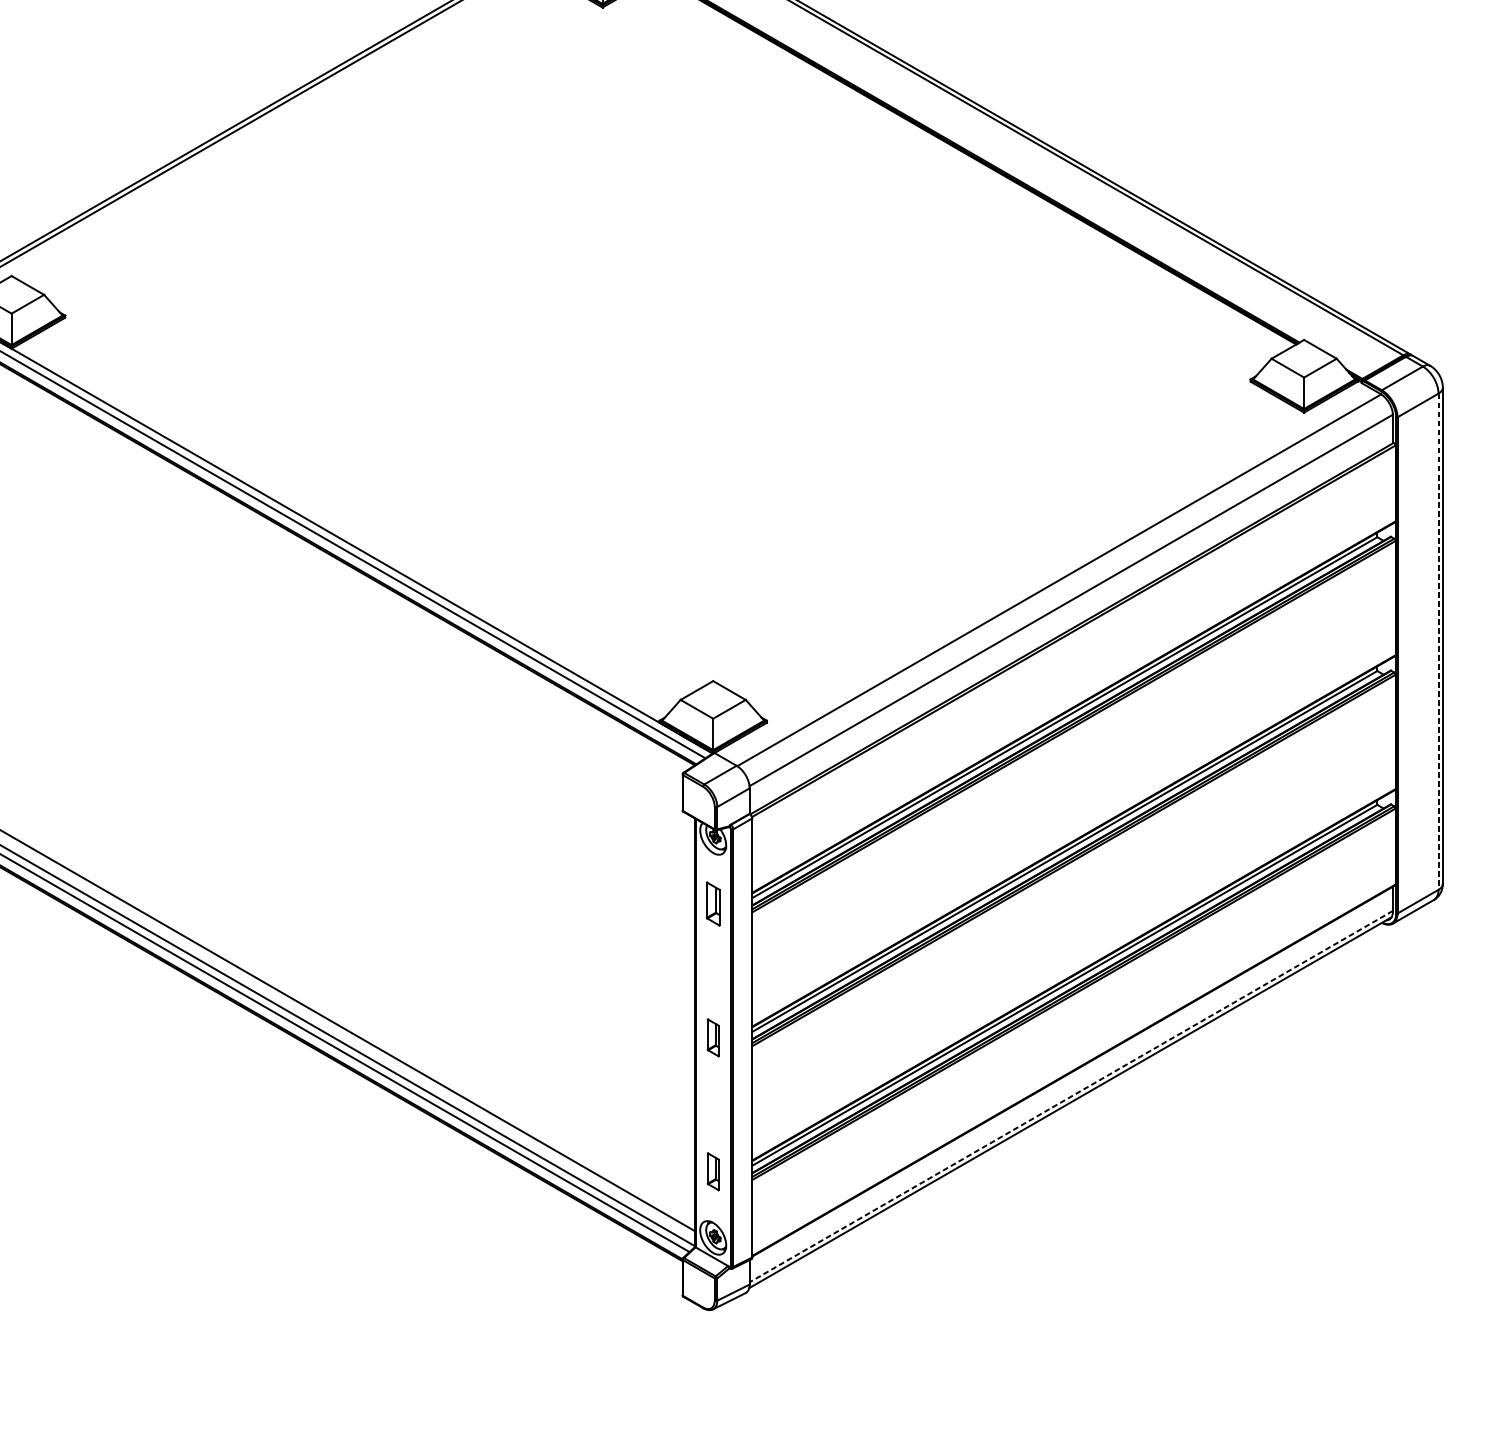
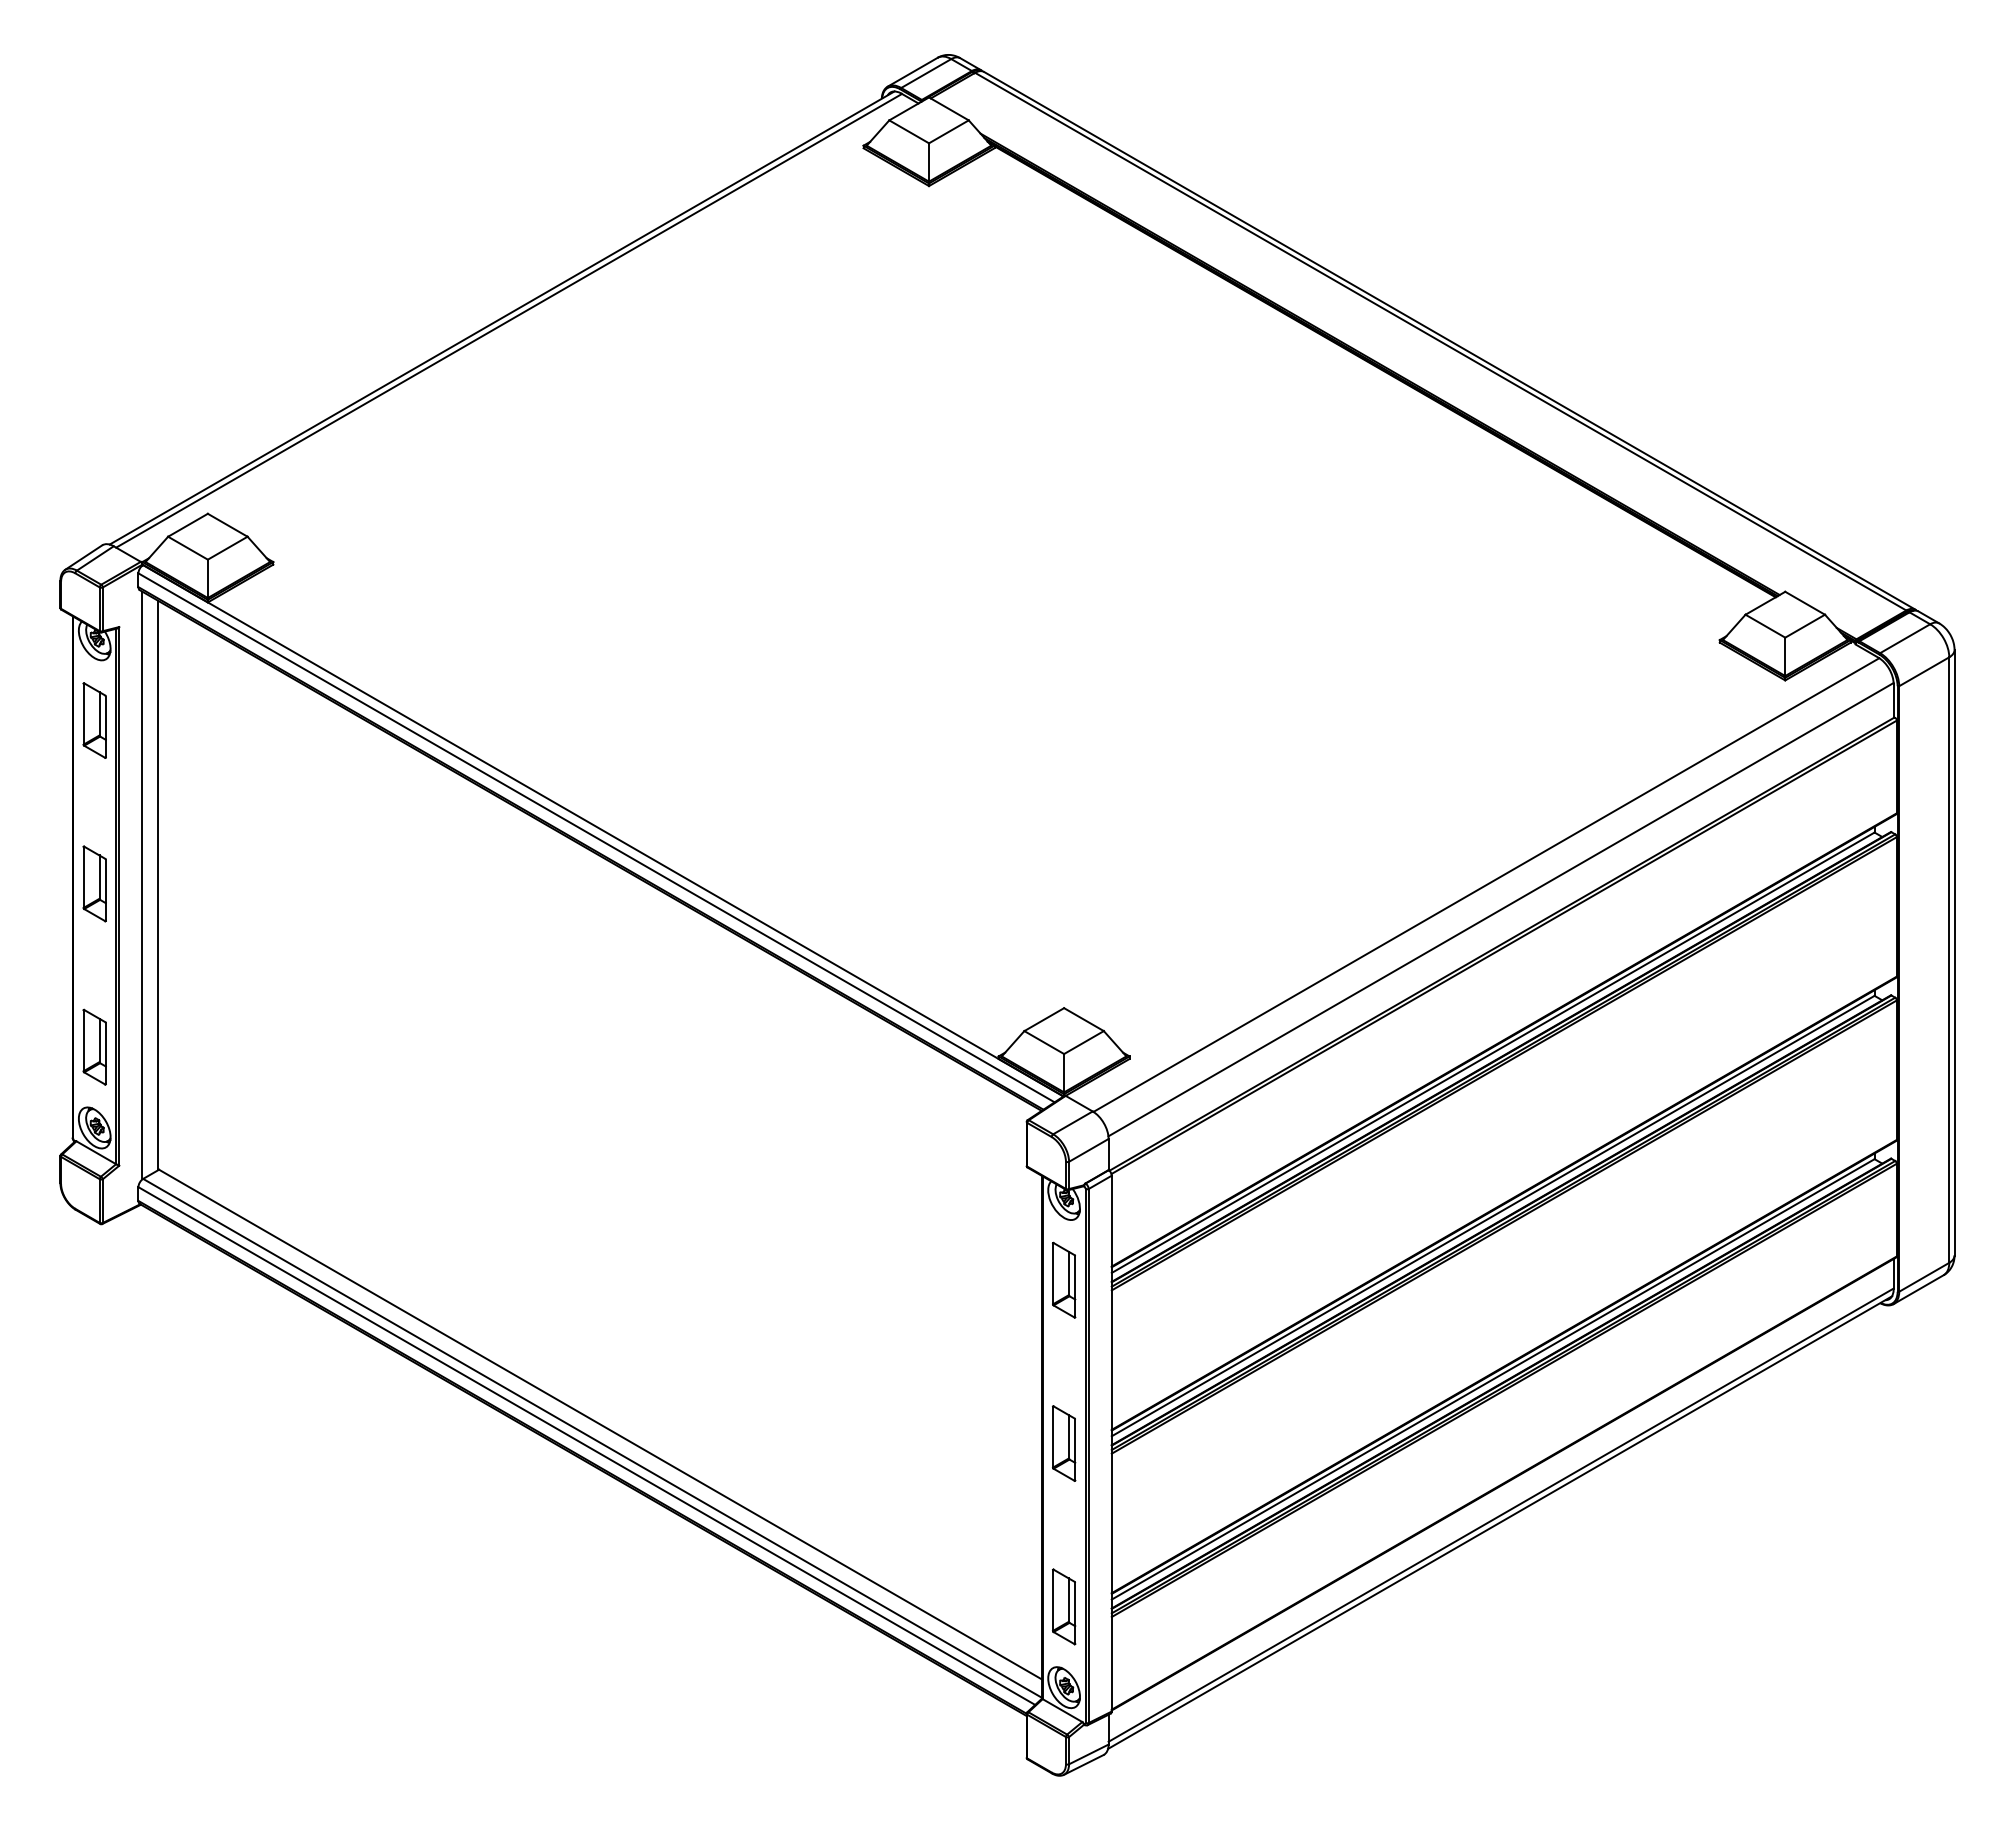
line: (1438, 642) -> (1949, 960), dashed -> solid
part: (713, 903) -> (1064, 1279), size x1.43
part: (713, 1037) -> (1064, 1443), size x1.67
line: (1070, 1096) -> (1500, 1515), dashed -> solid
part: (713, 1171) -> (1064, 1606), size x1.67

